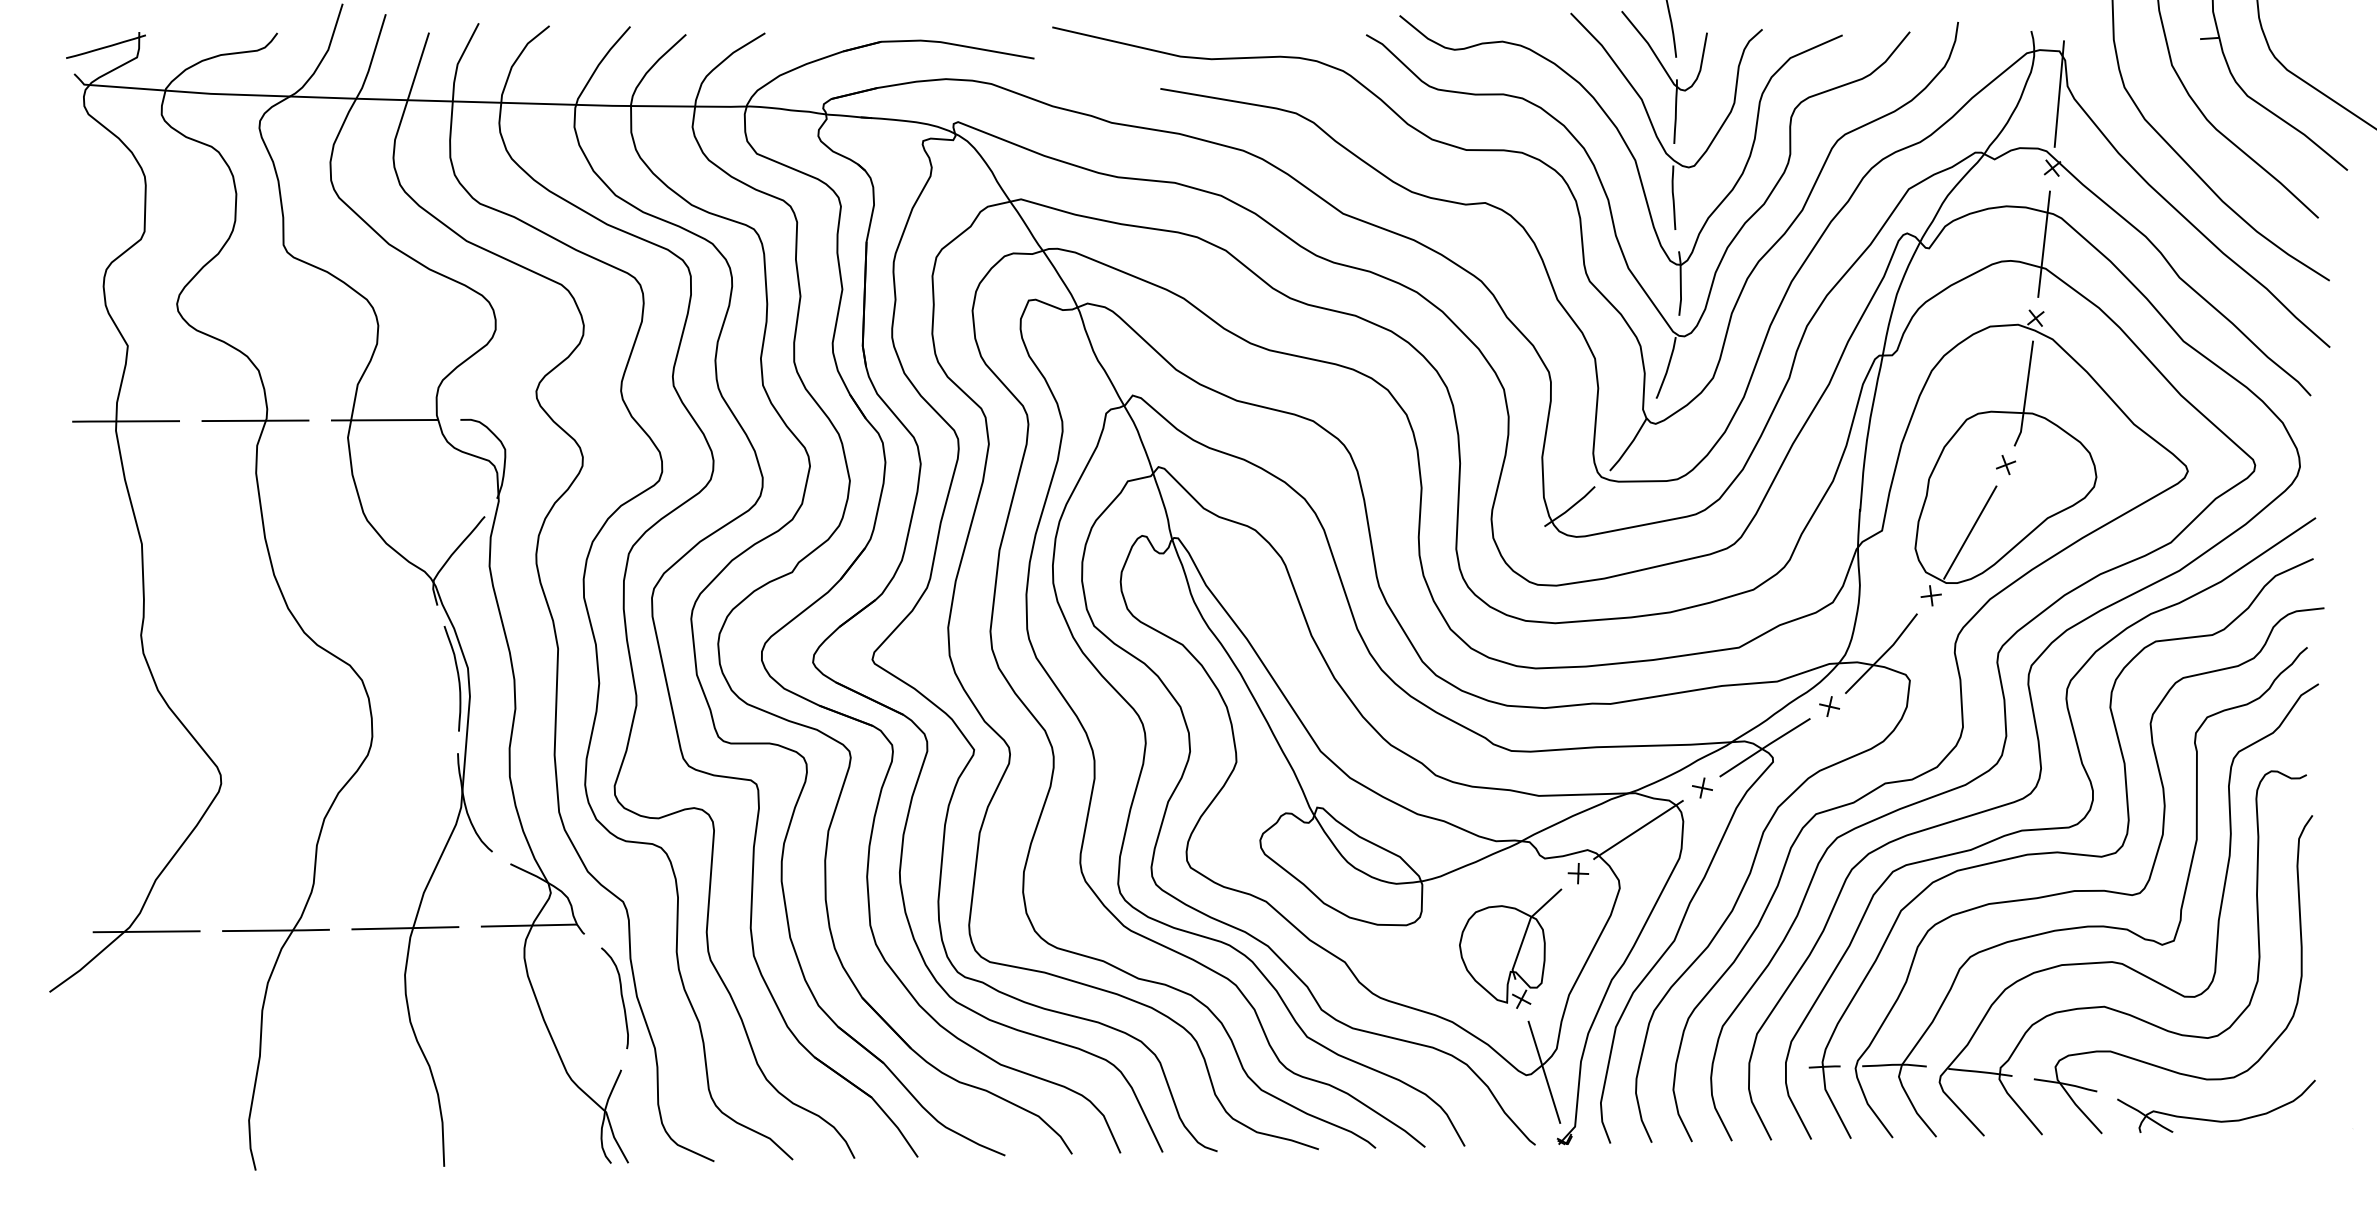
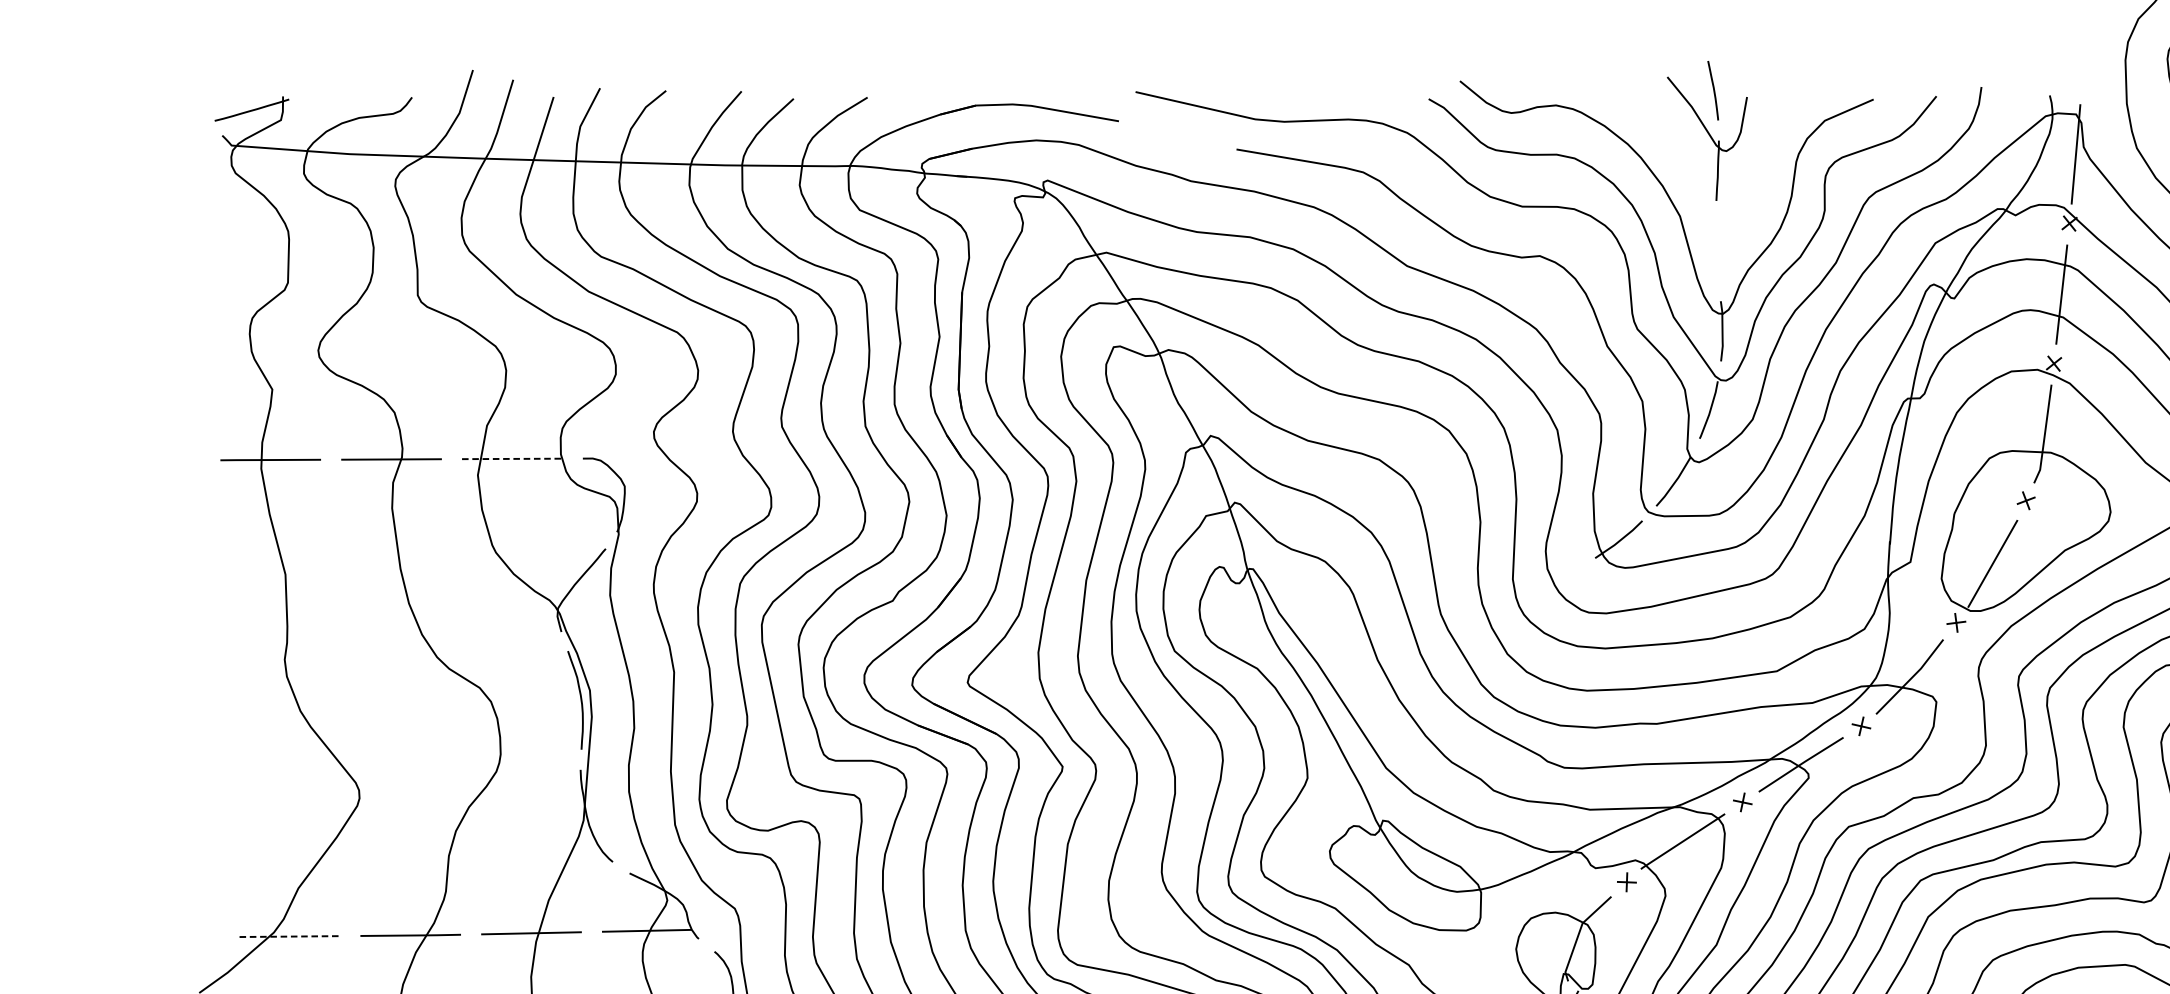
part: (1654, 127) -> (1697, 185), removed
line: (384, 420) -> (512, 459), solid -> dashed
line: (146, 931) -> (289, 936), solid -> dashed

